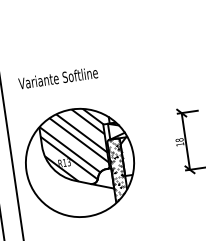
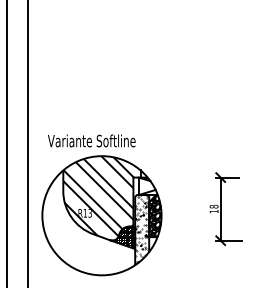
text: (57, 77) -> (91, 140), moved
hatch: (128, 156) -> (155, 216), added
hatch: (102, 179) -> (123, 237), added

